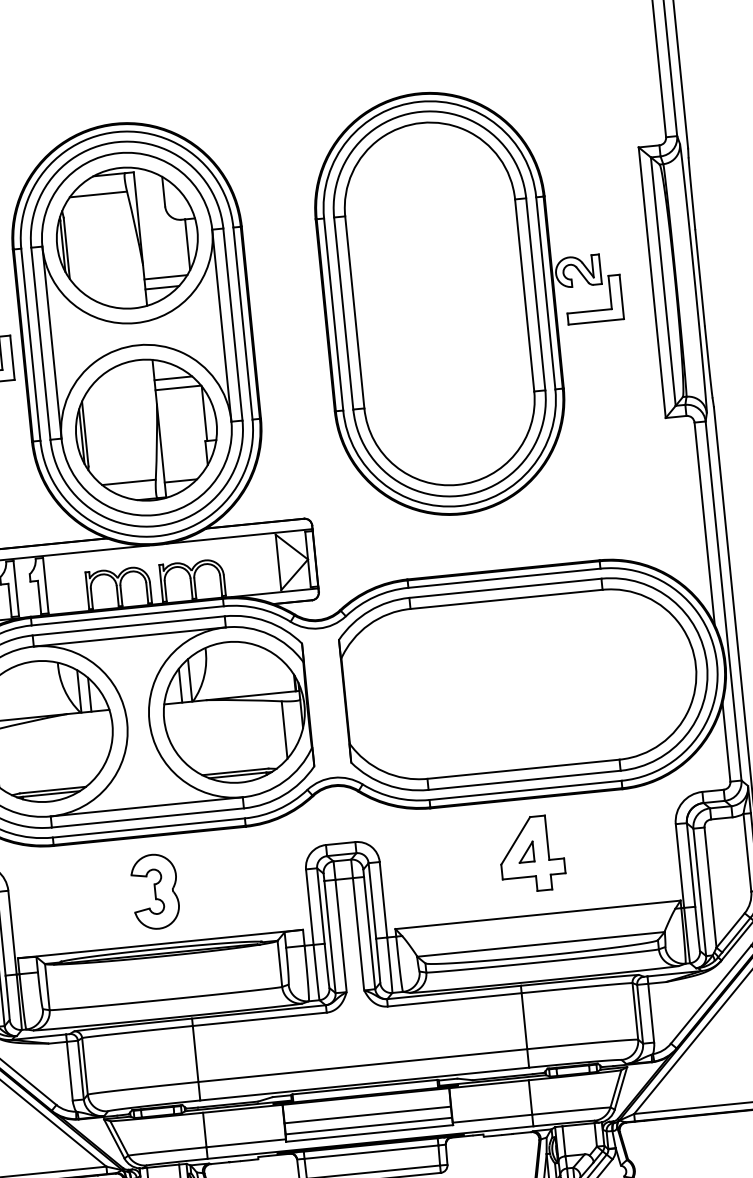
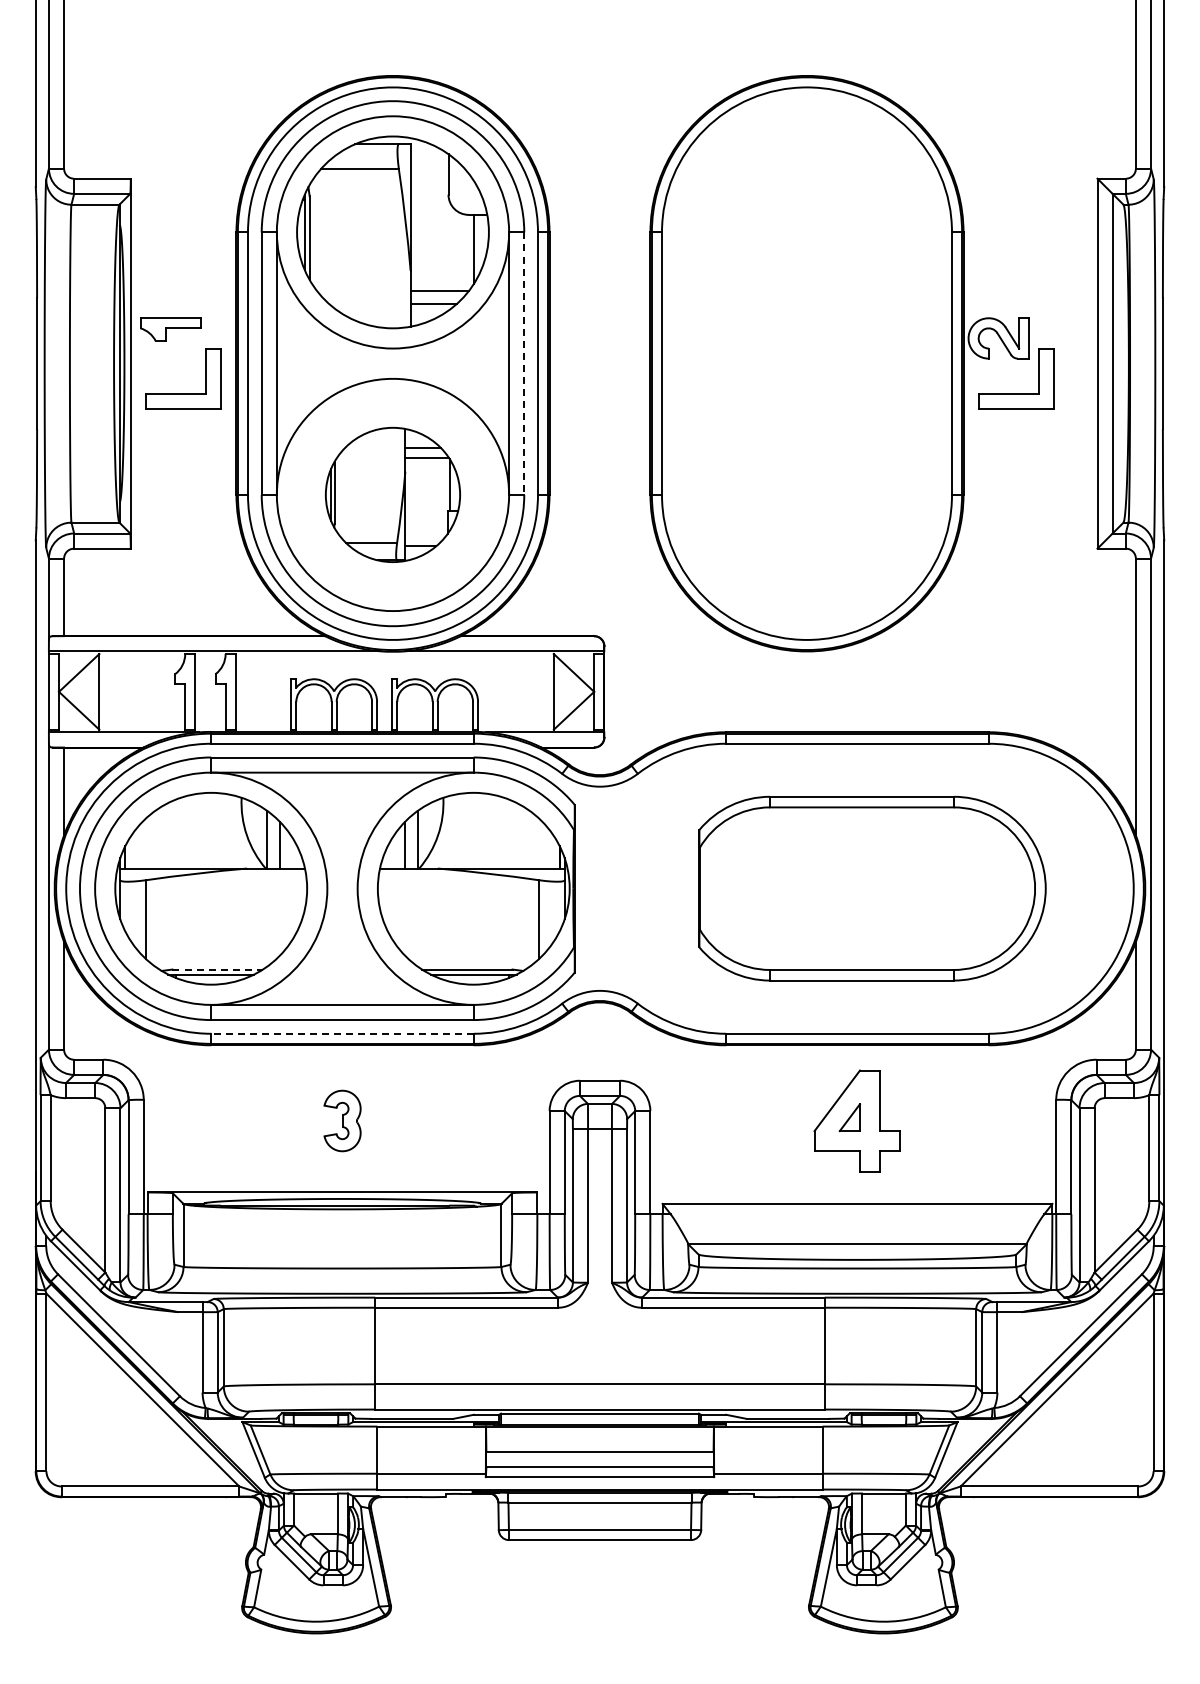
part: (439, 303) -> (806, 363), removed
line: (233, 325) -> (524, 364), solid -> dashed
part: (146, 429) -> (392, 494), size x0.7
part: (525, 683) -> (872, 888), size x0.7
line: (53, 790) -> (218, 969), solid -> dashed
line: (148, 827) -> (342, 1033), solid -> dashed
part: (155, 891) -> (342, 1120), size x0.6

